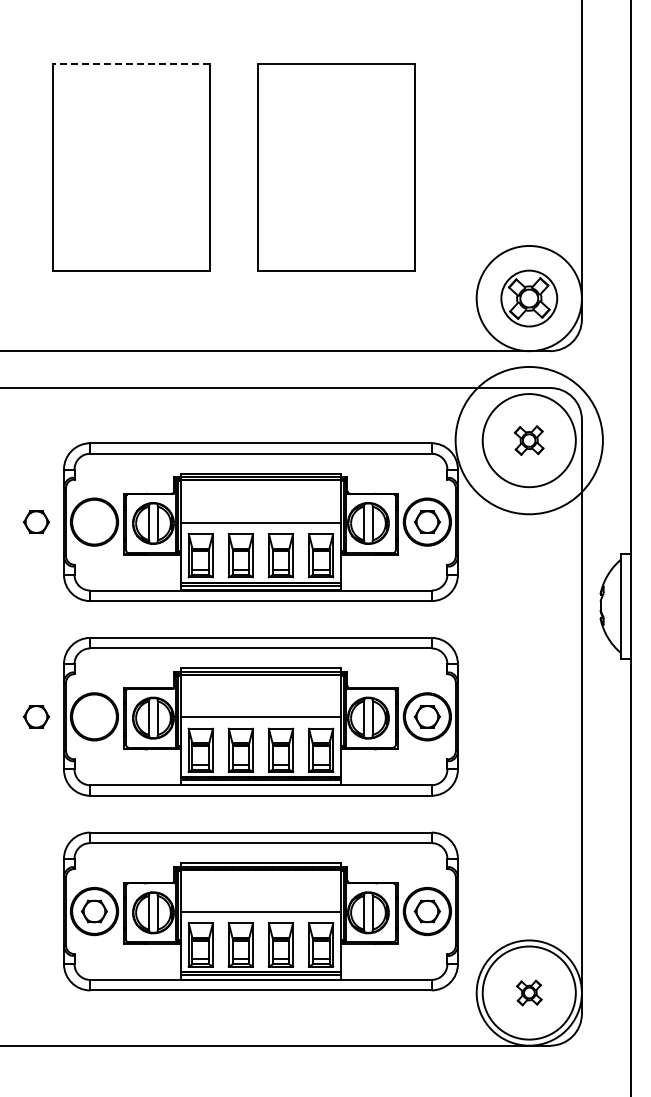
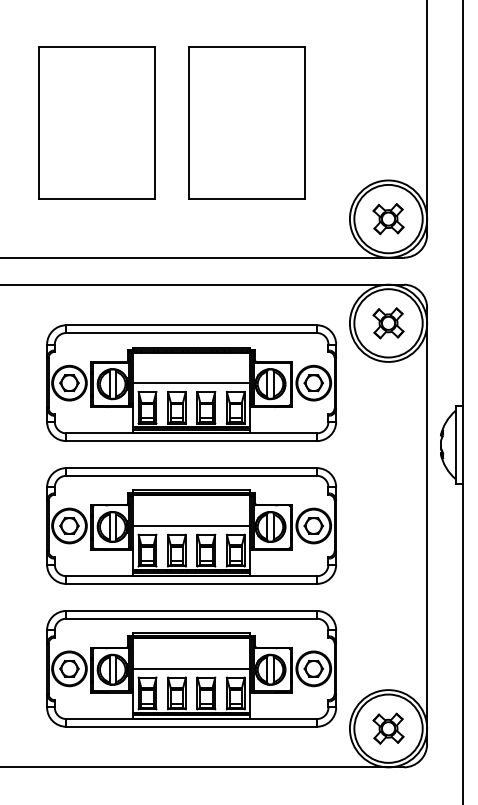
line: (131, 64) -> (96, 47), dashed -> solid
circle: (528, 298) -> (387, 219), size x1.67
circle: (528, 440) -> (387, 323), size x0.71
part: (528, 440) -> (387, 323), size x1.43
part: (36, 521) -> (69, 382), moved
part: (36, 716) -> (69, 525), moved
part: (529, 992) -> (388, 728), size x1.67

